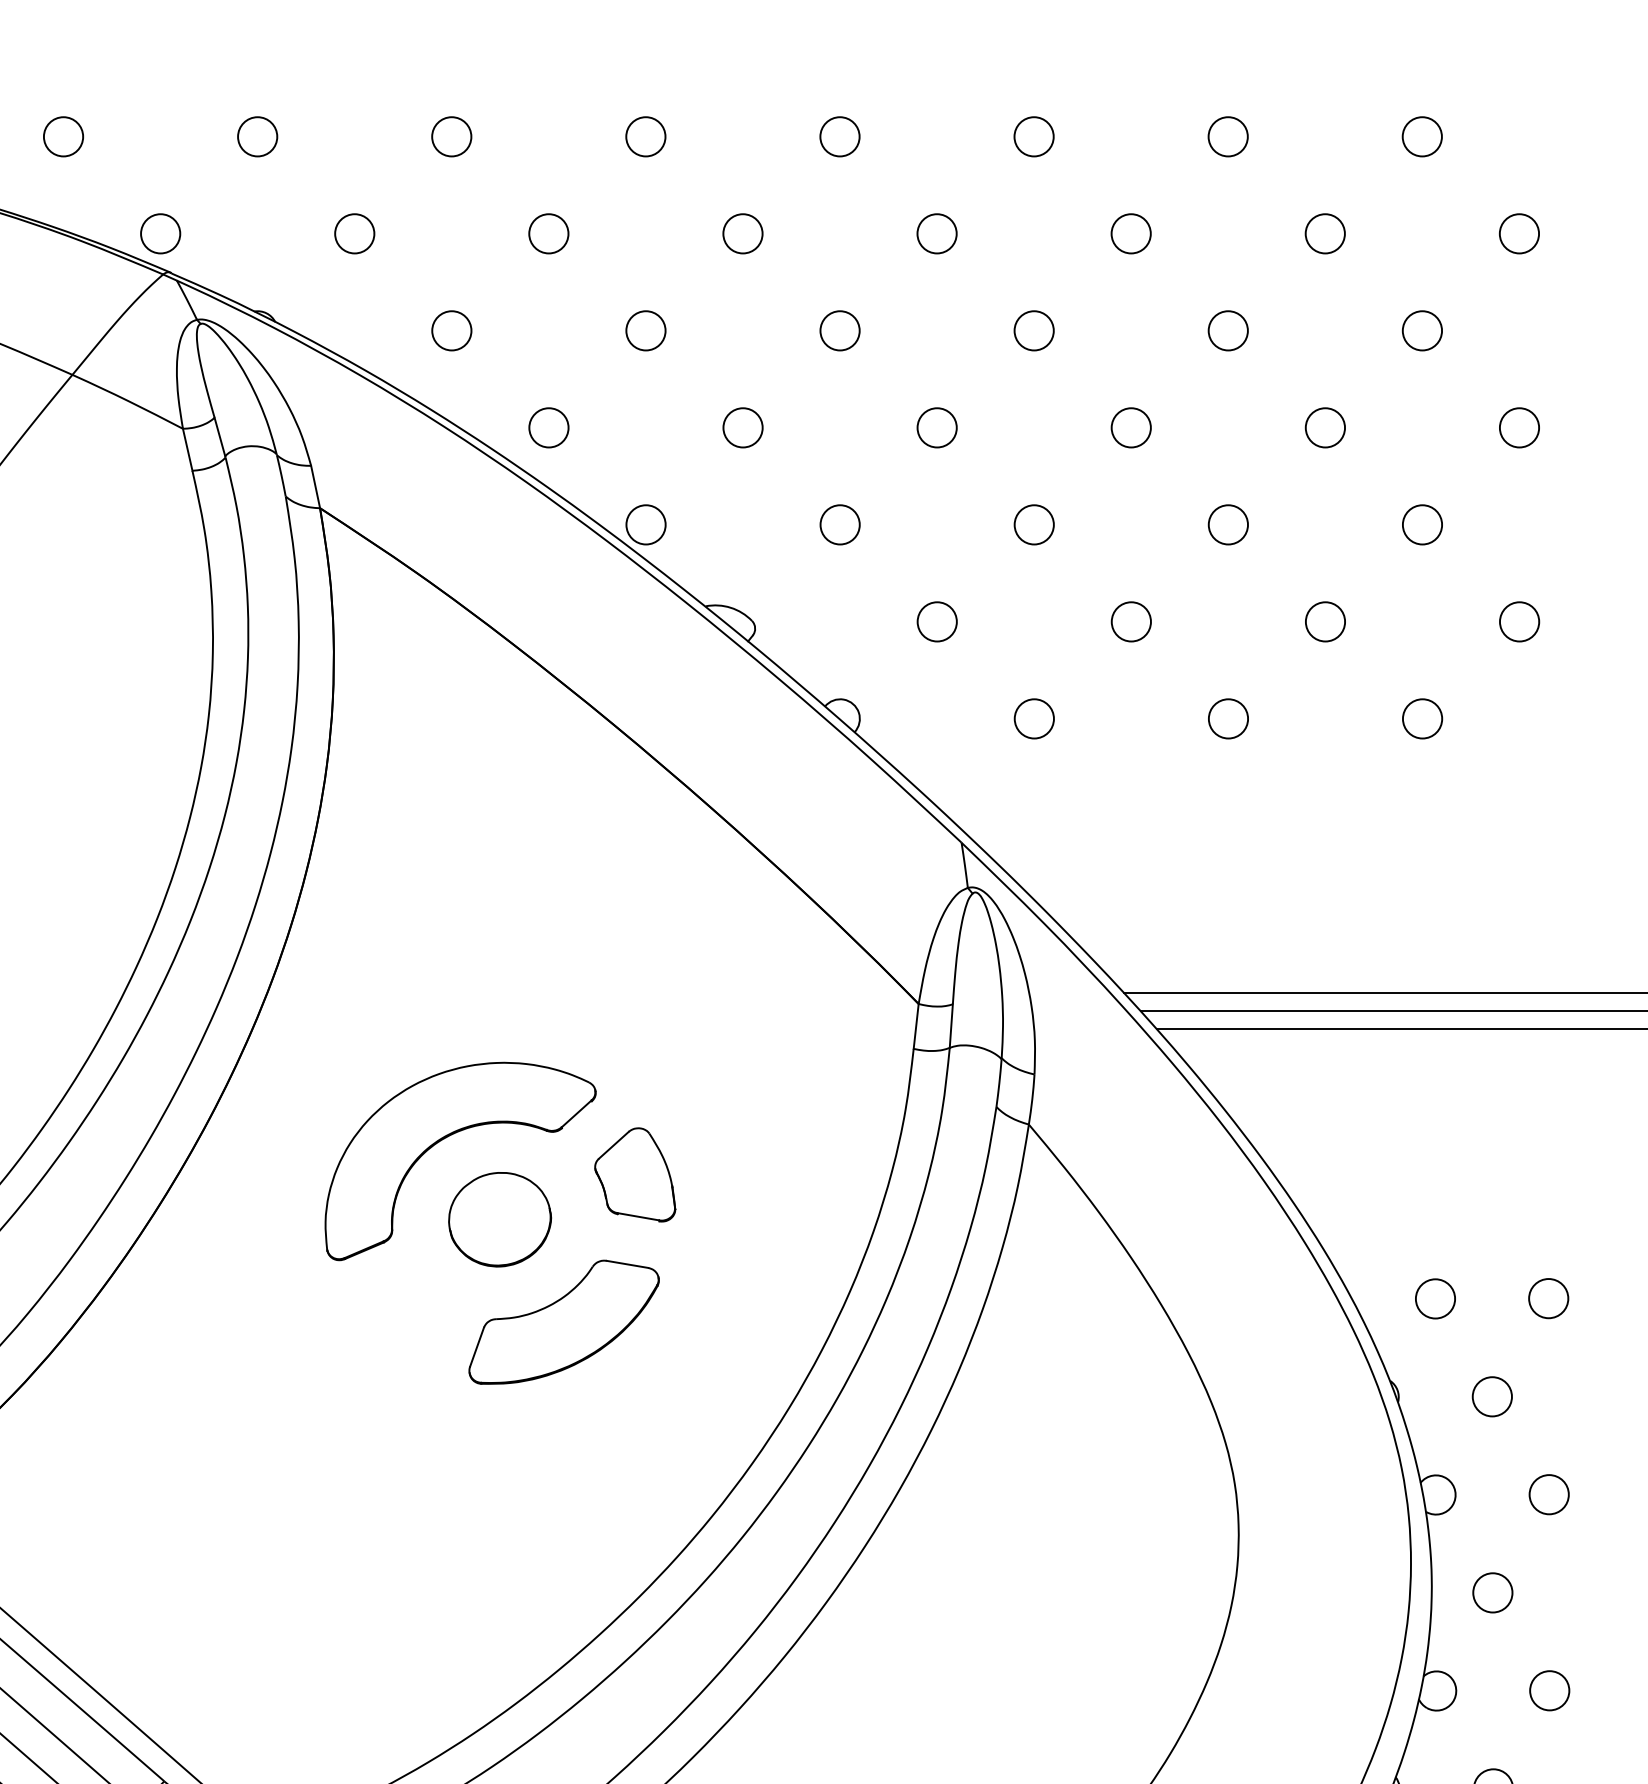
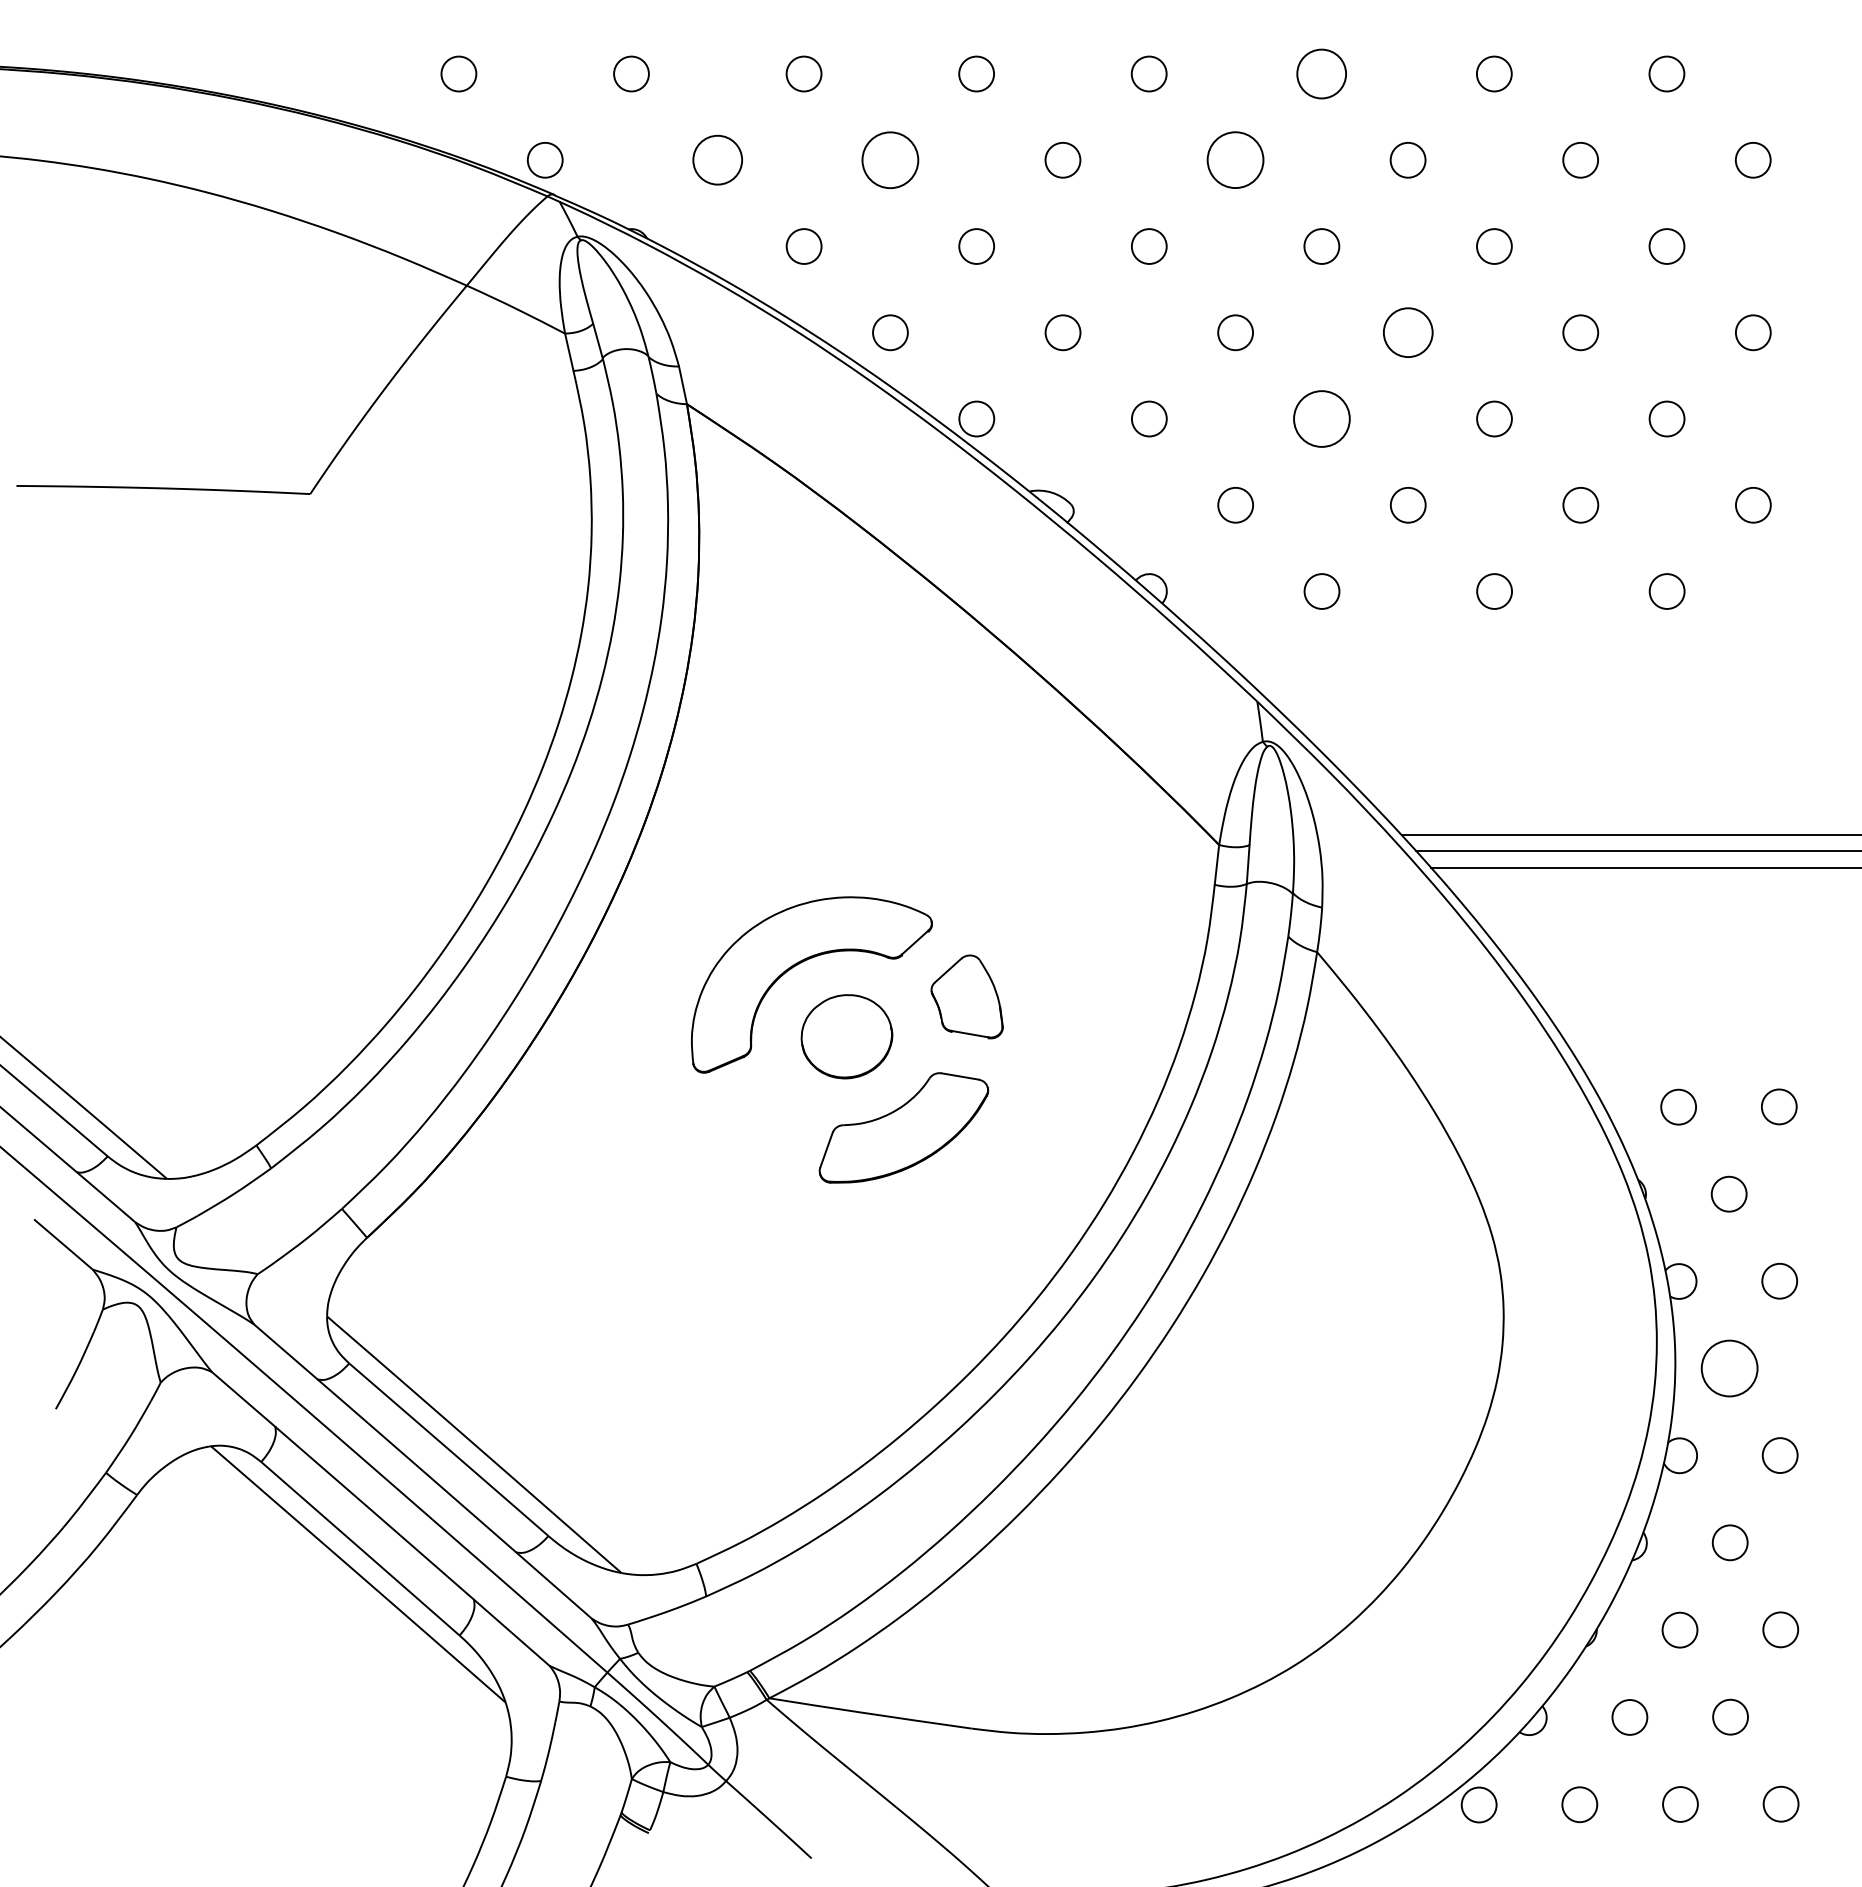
circle: (1033, 136) -> (1321, 73), size x1.4
circle: (547, 232) -> (889, 159), size x1.6
circle: (354, 234) -> (717, 160), size x1.4
circle: (937, 234) -> (1235, 160), size x1.6
circle: (1130, 427) -> (1407, 332), size x1.4
circle: (1033, 524) -> (1321, 418), size x1.6
circle: (1492, 1592) -> (1729, 1368), size x1.6

